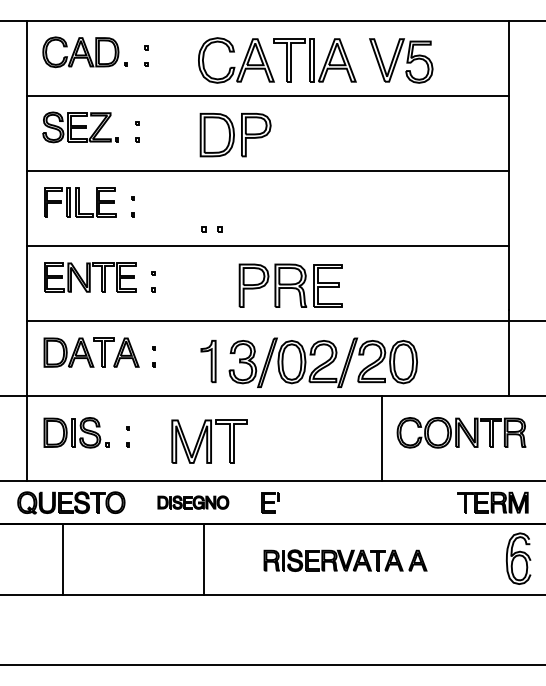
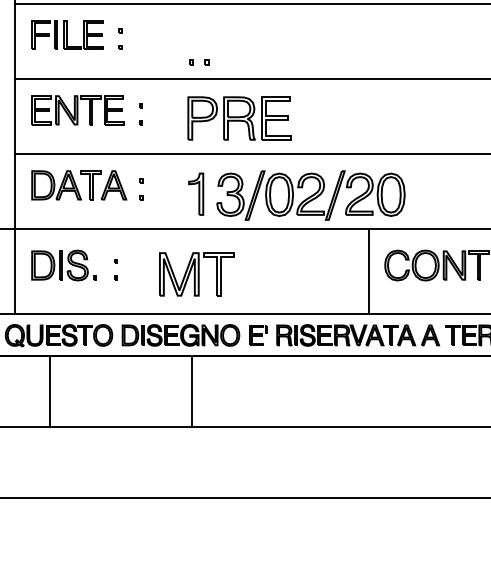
part: (290, 285) -> (239, 118), moved
part: (193, 502) -> (181, 335), size x1.67
part: (345, 560) -> (358, 335), moved

